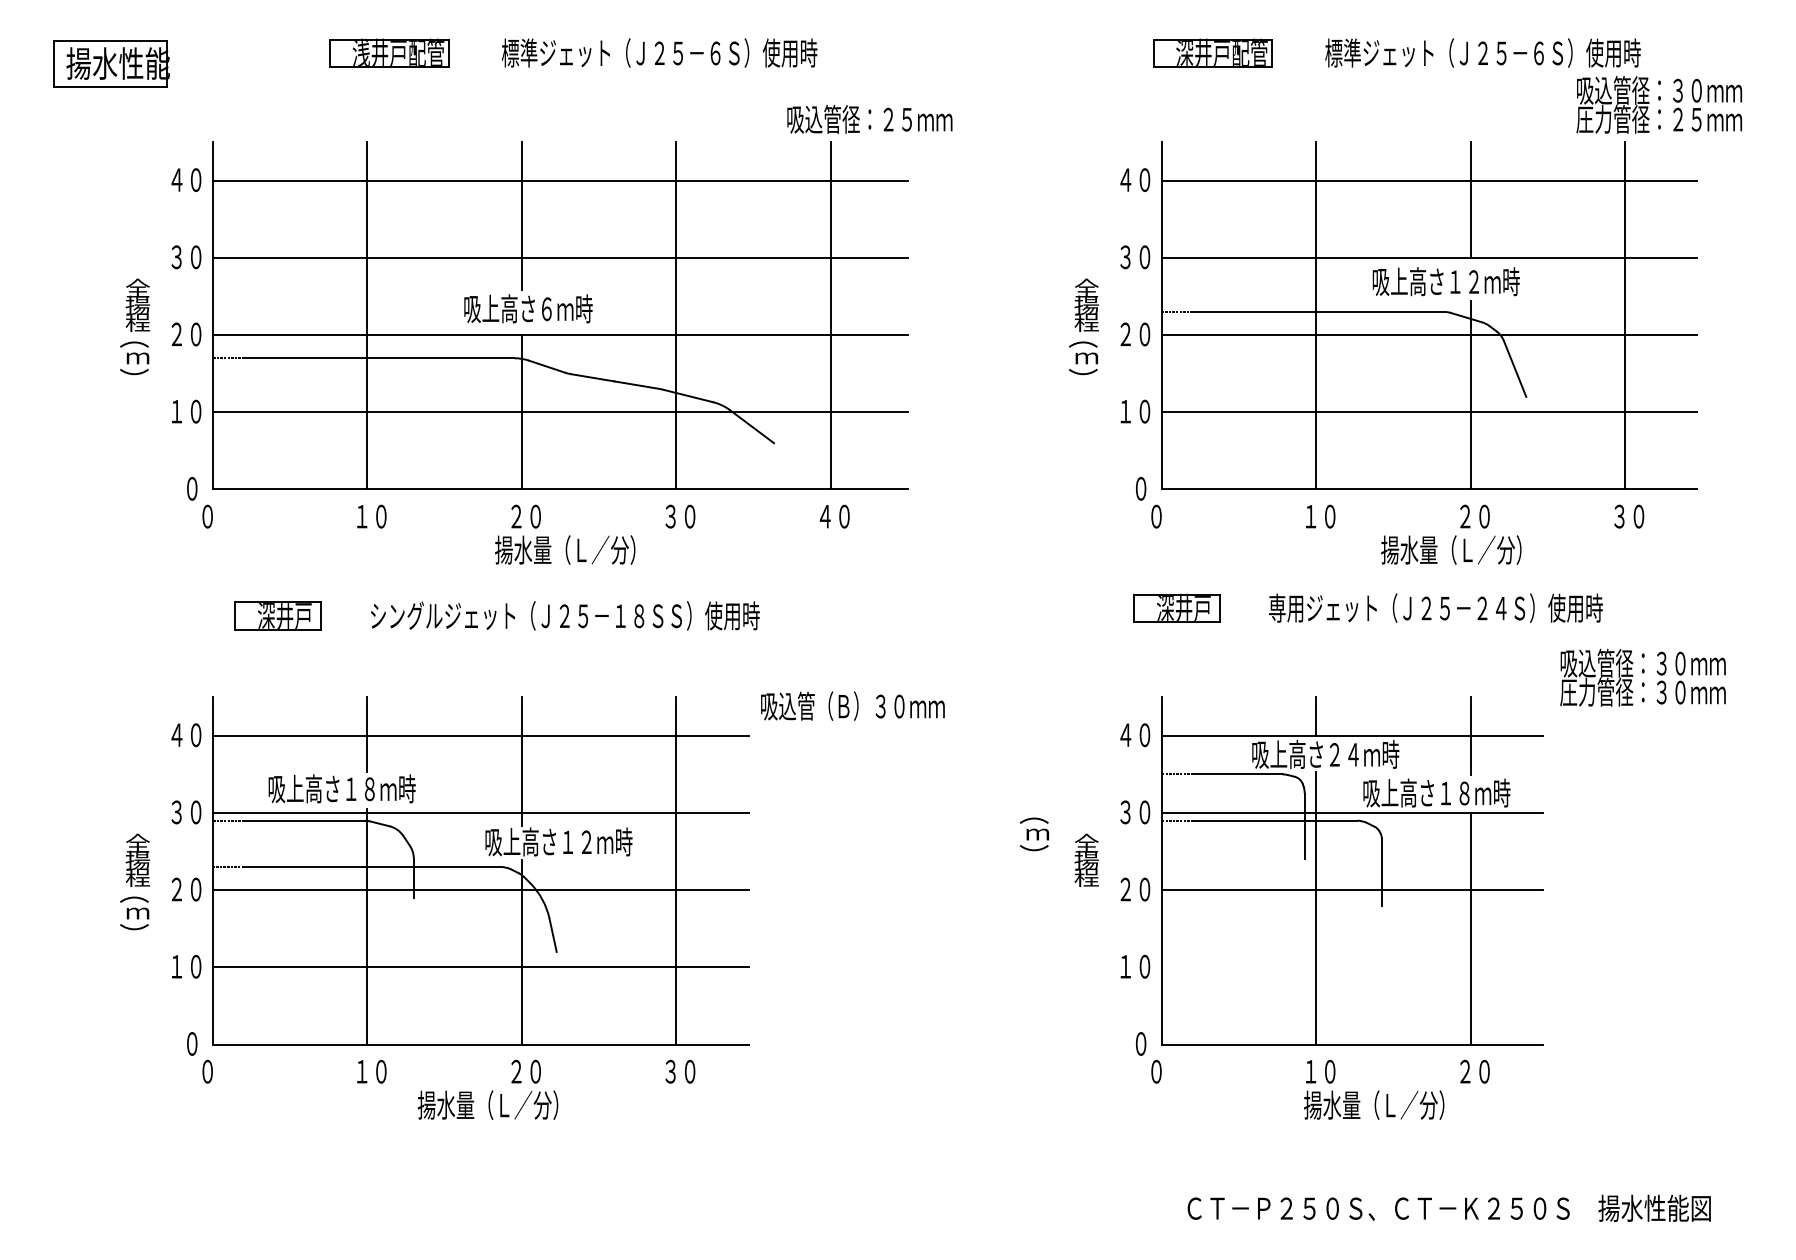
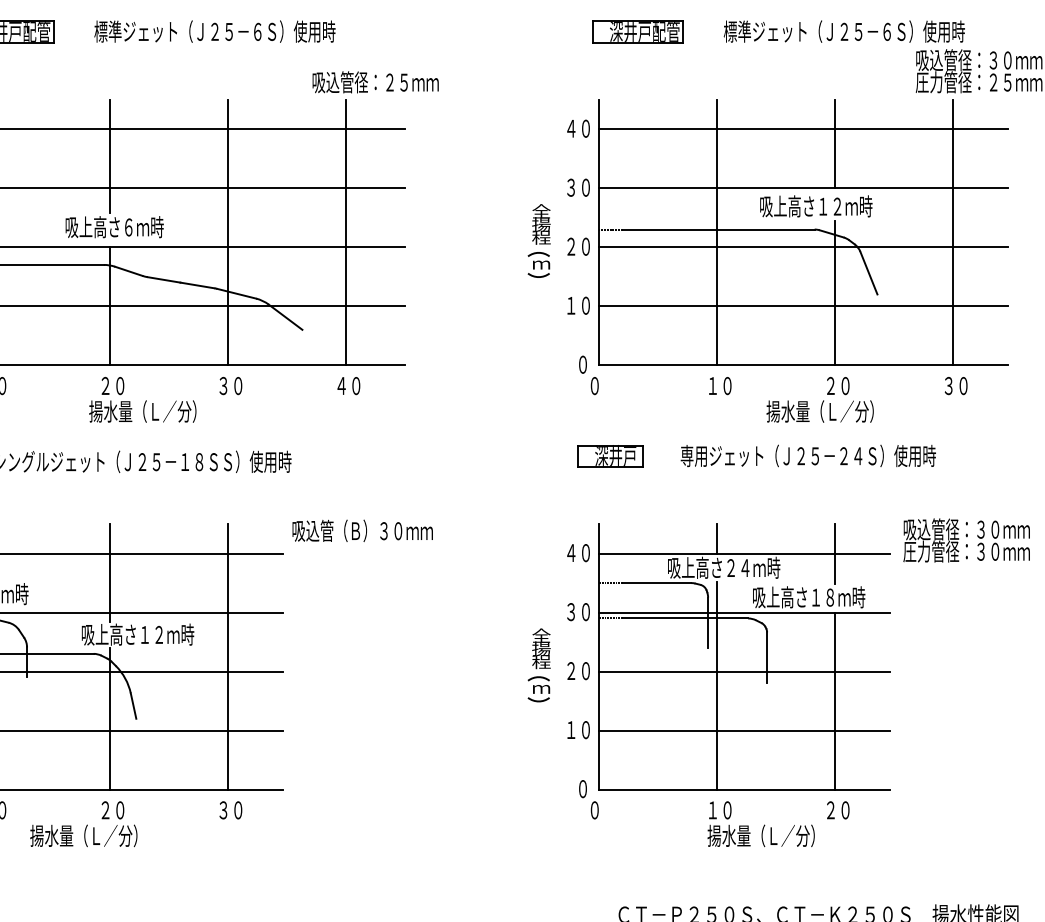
text: (1642, 677) -> (966, 540), moved
part: (1033, 834) -> (538, 689), moved
line: (1352, 967) -> (744, 730), added

